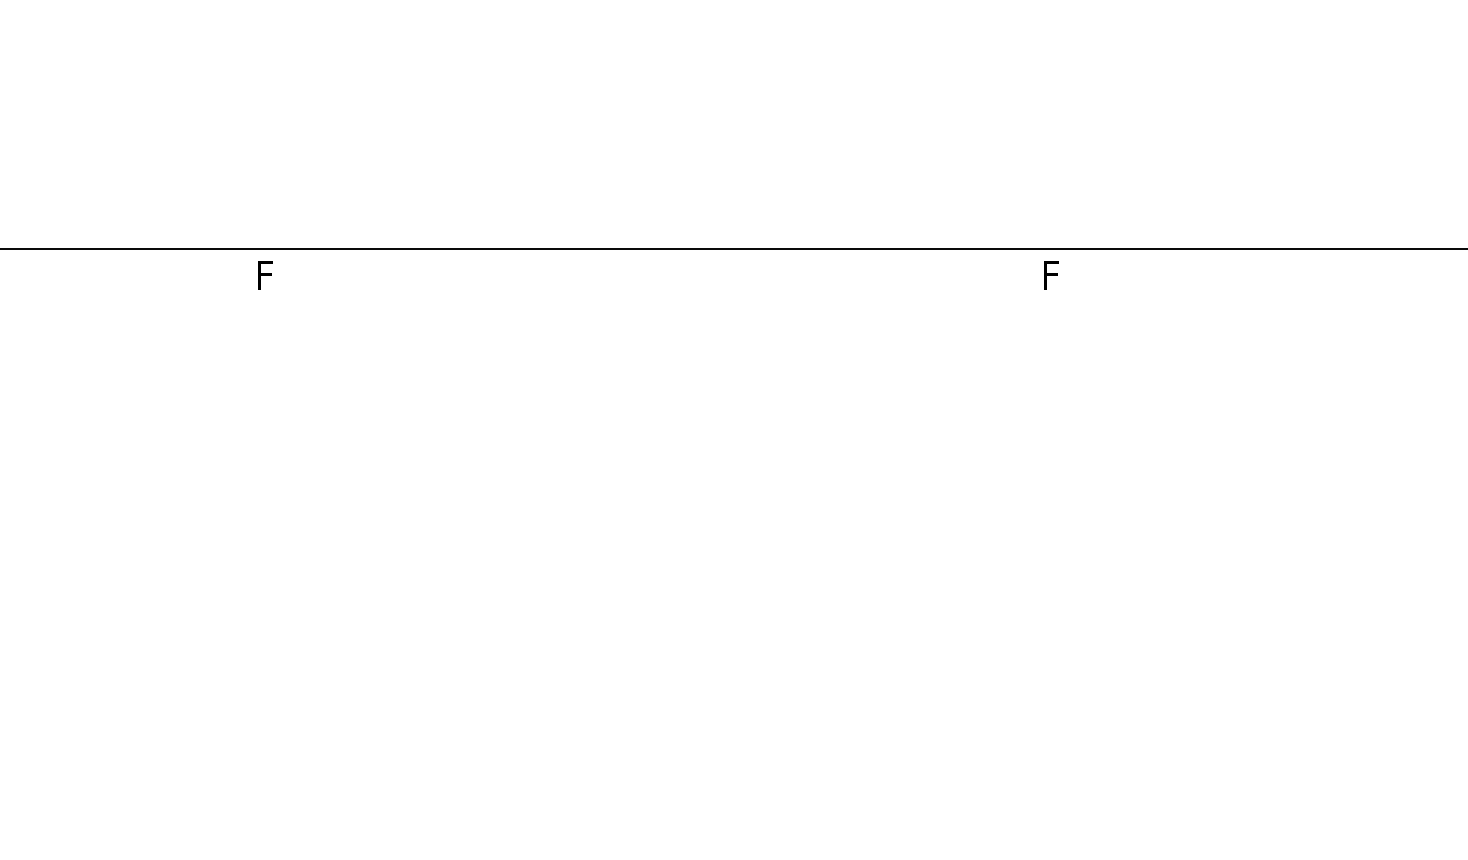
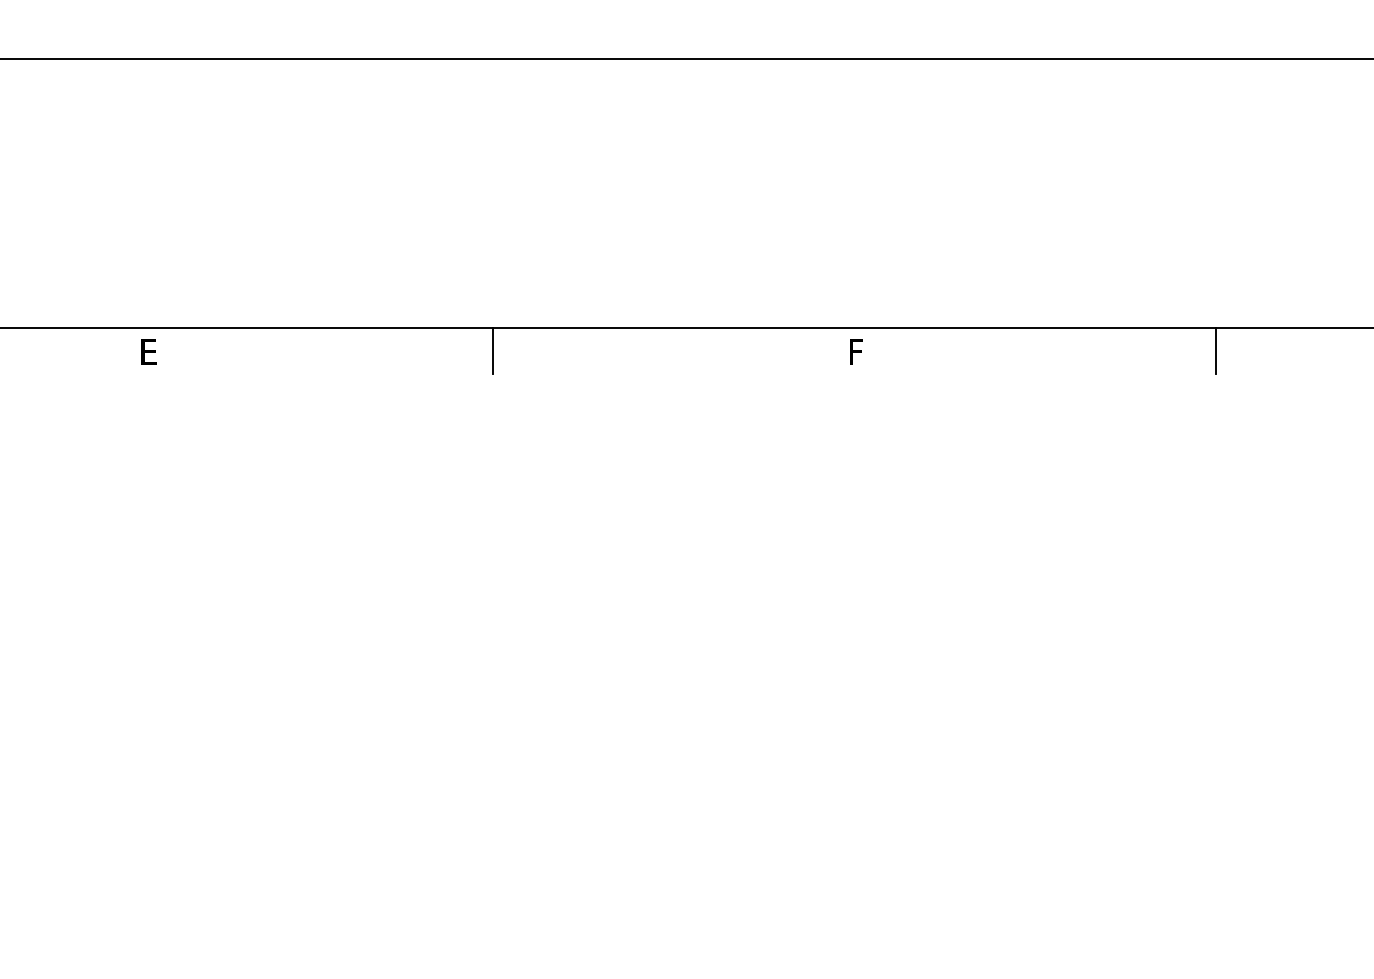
text: (264, 274) -> (148, 351), F -> E
line: (646, 274) -> (492, 351), added
line: (1451, 274) -> (1216, 351), added

